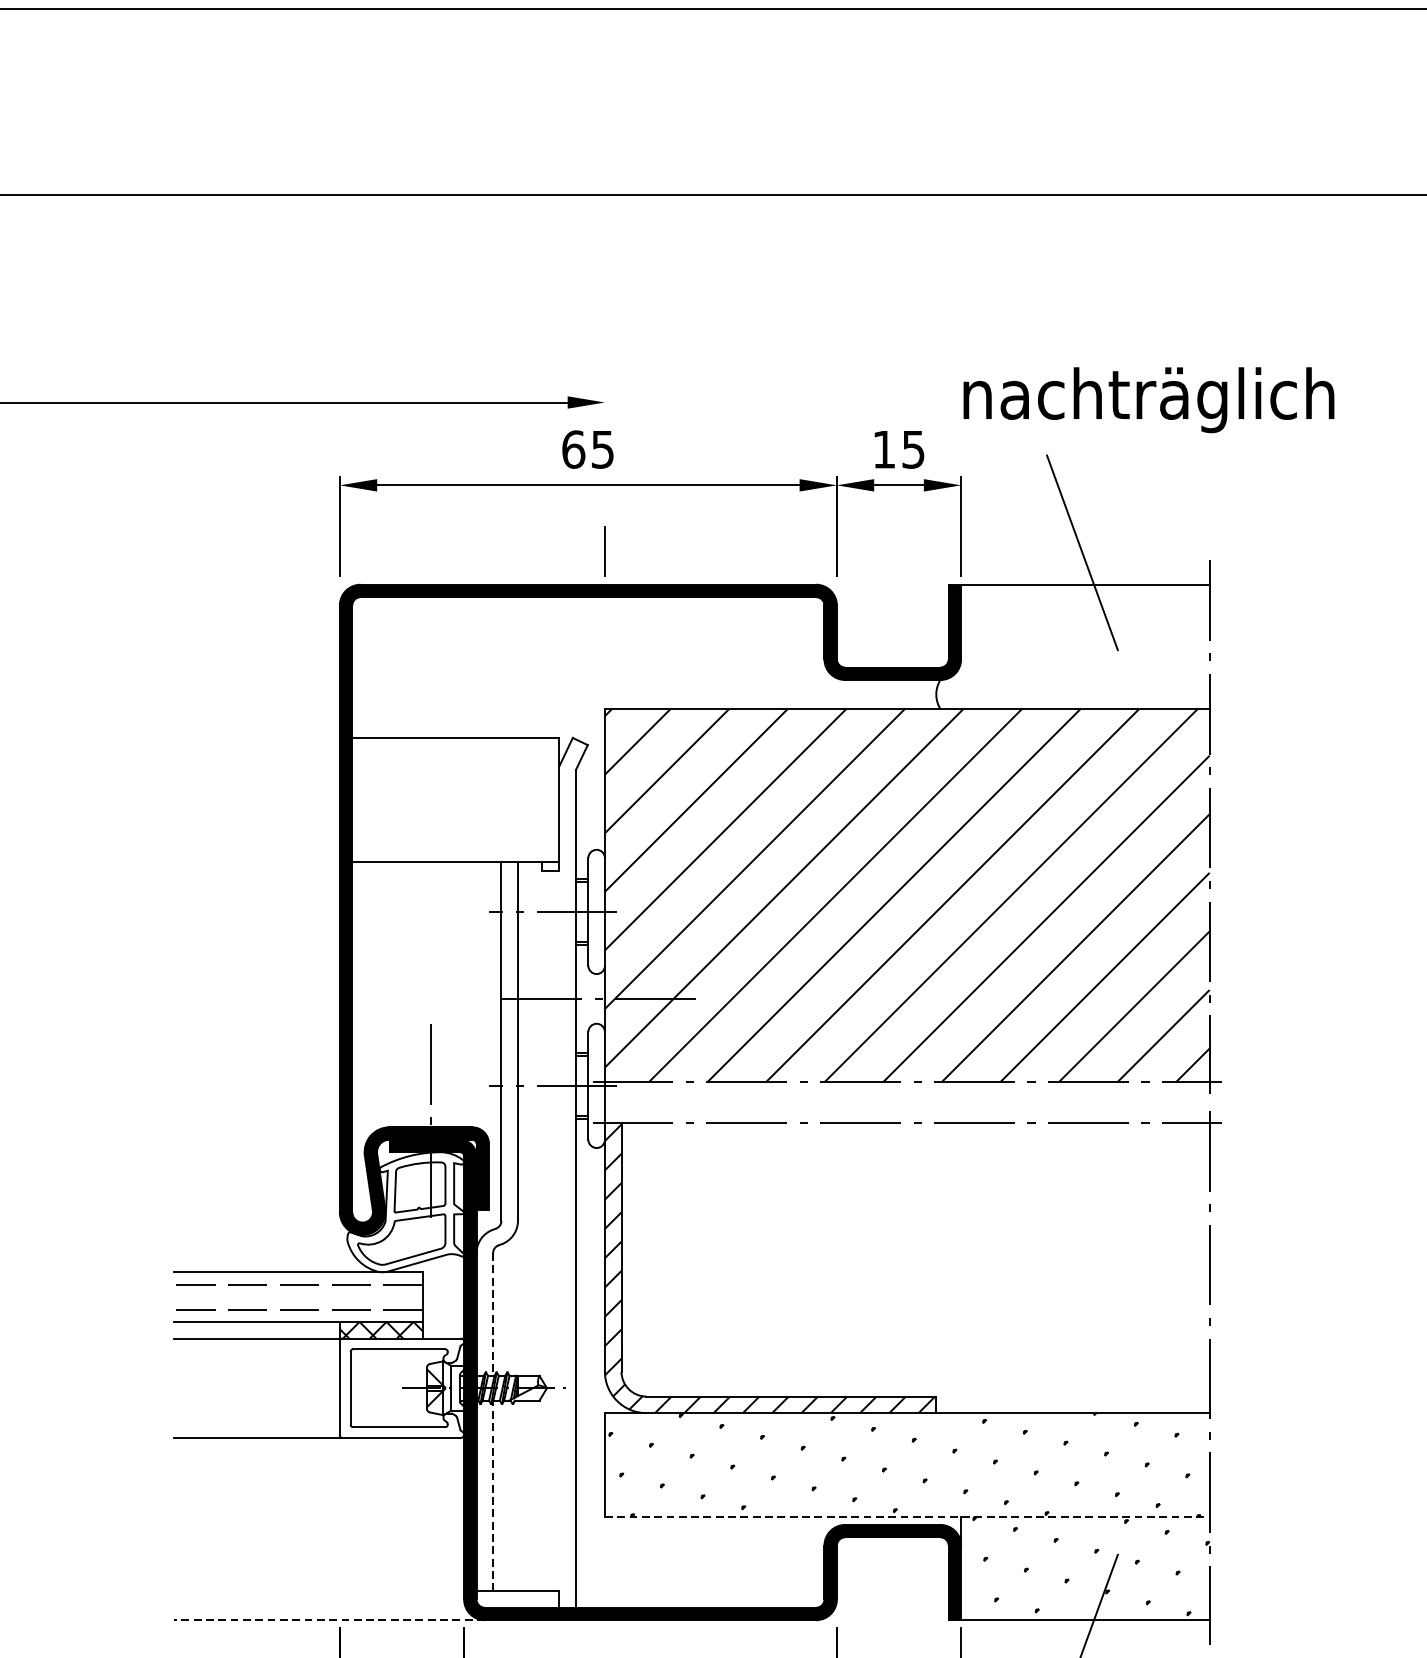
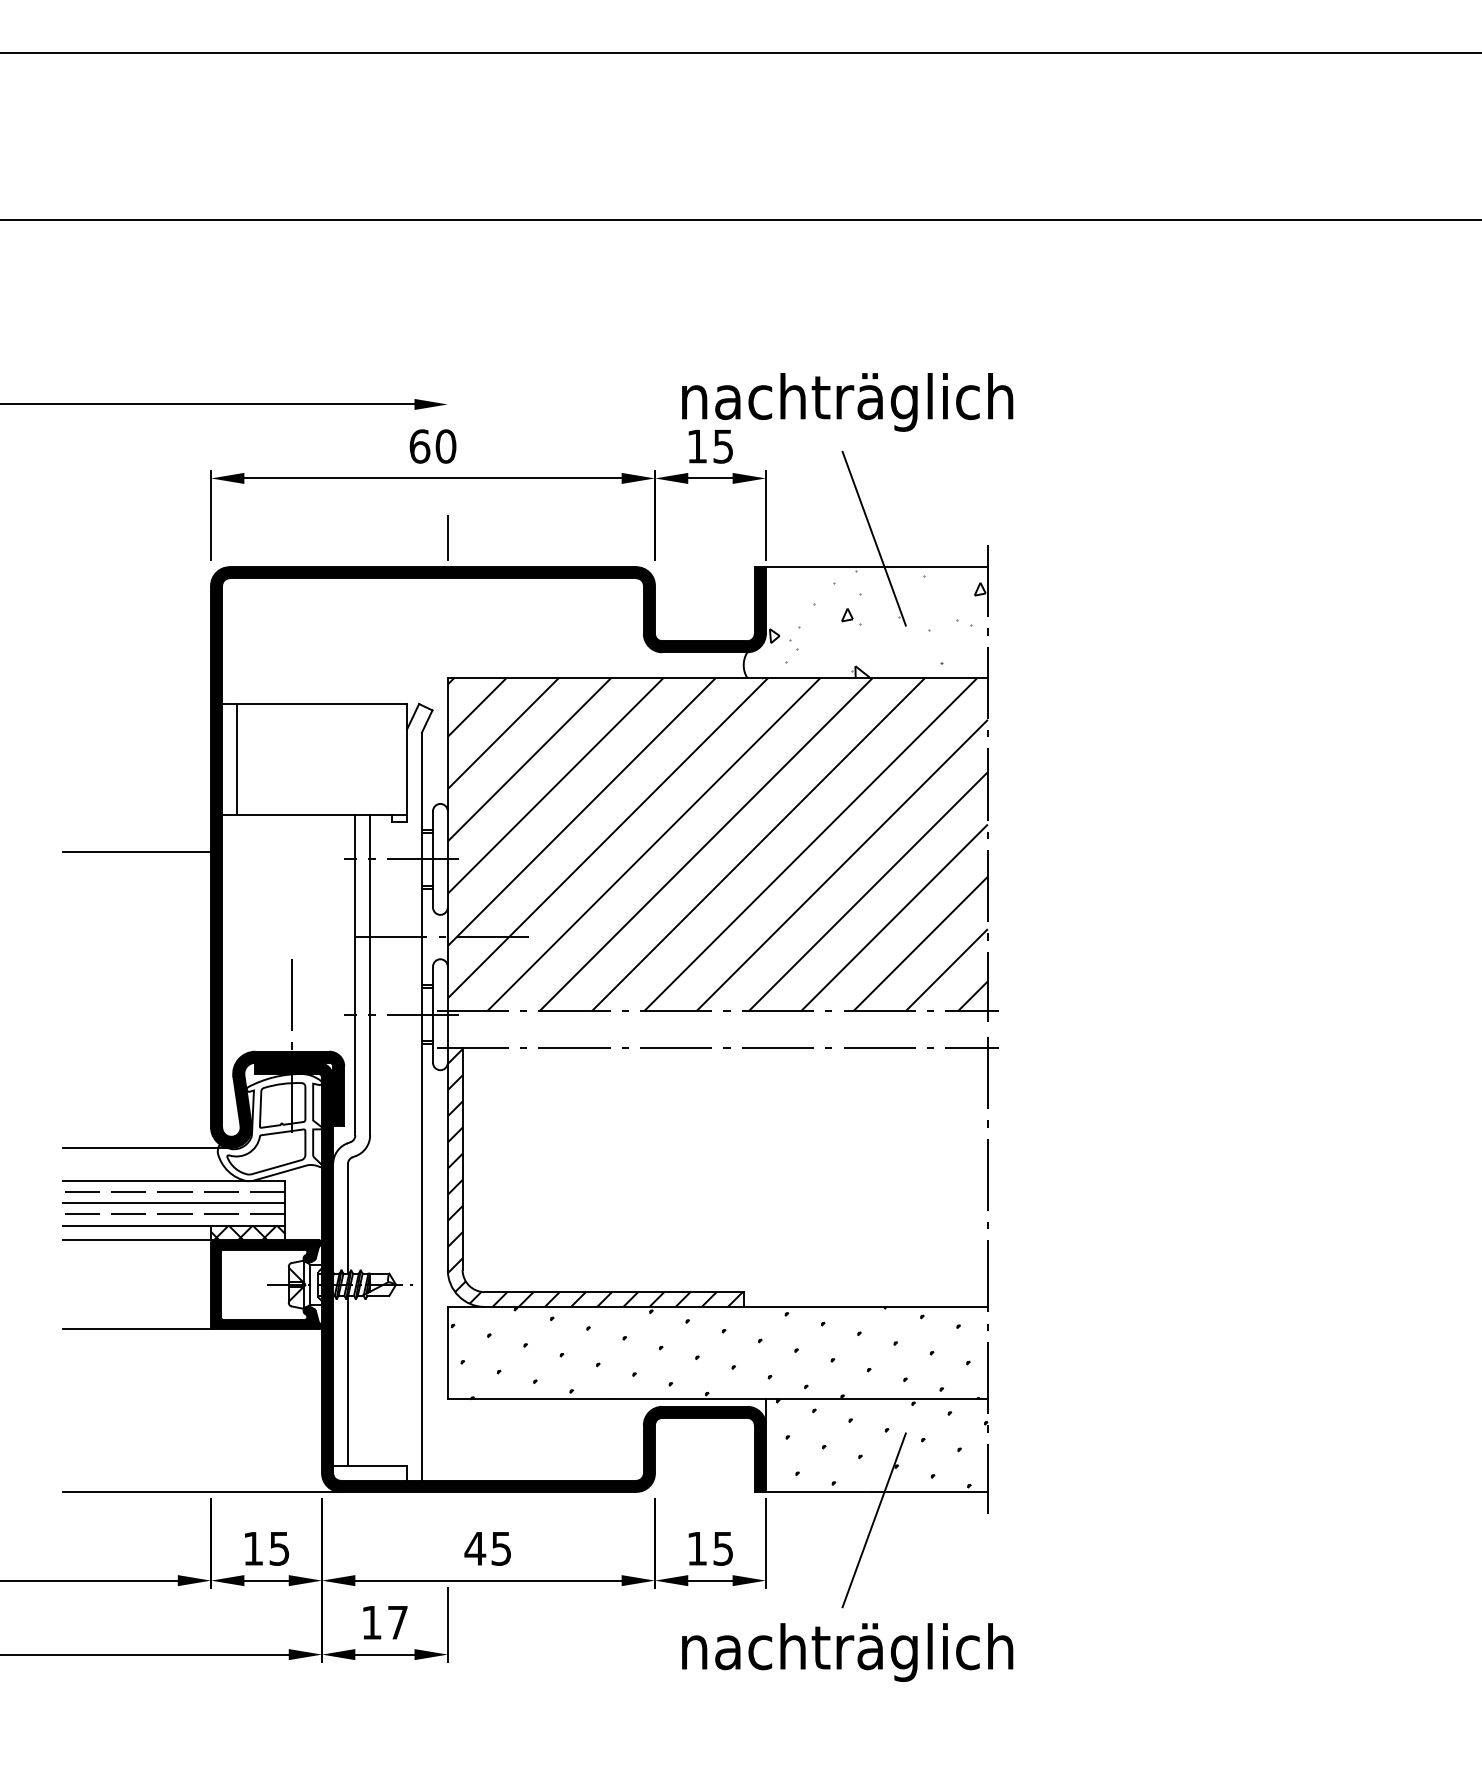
text: (1148, 400) -> (847, 402), moved
text: (602, 449) -> (445, 446), 65 -> 60
hatch: (1081, 648) -> (873, 624), added
line: (369, 800) -> (237, 759), added
line: (257, 904) -> (137, 852), added
line: (268, 1234) -> (147, 1147), added
line: (298, 1297) -> (174, 1203), added
line: (492, 1314) -> (347, 1218), dashed -> solid
fill: (401, 1387) -> (266, 1284), added
line: (492, 1496) -> (347, 1381), dashed -> solid
line: (908, 1516) -> (718, 1399), dashed -> solid
line: (329, 1619) -> (201, 1491), dashed -> solid

